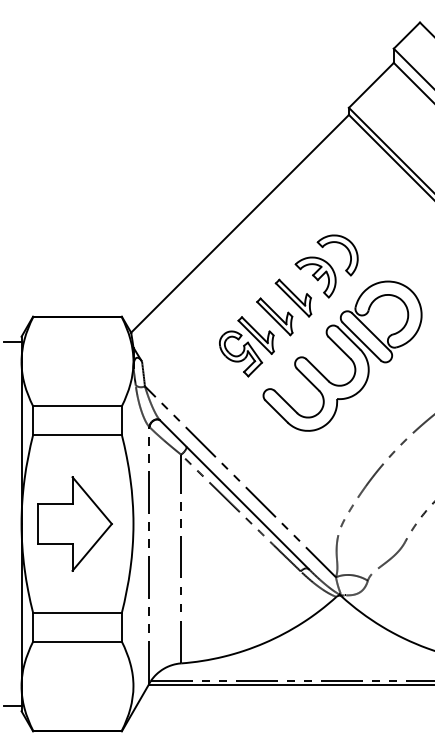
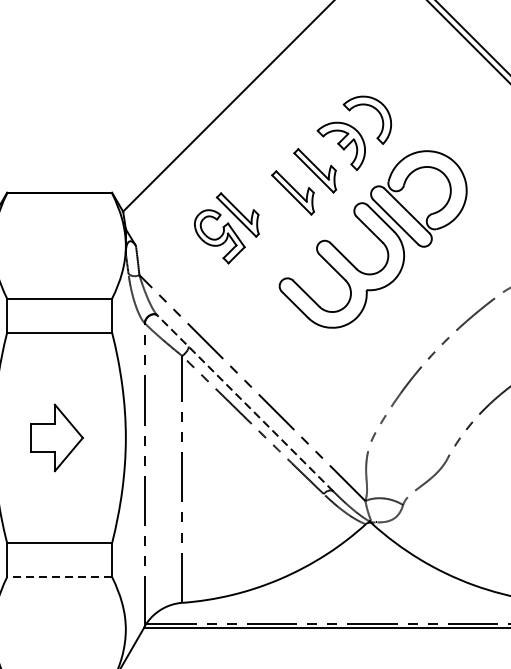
part: (246, 346) -> (226, 227), moved
line: (234, 494) -> (245, 403), solid -> dashed
part: (74, 523) -> (56, 437), size x0.6
line: (77, 641) -> (59, 576), solid -> dashed

